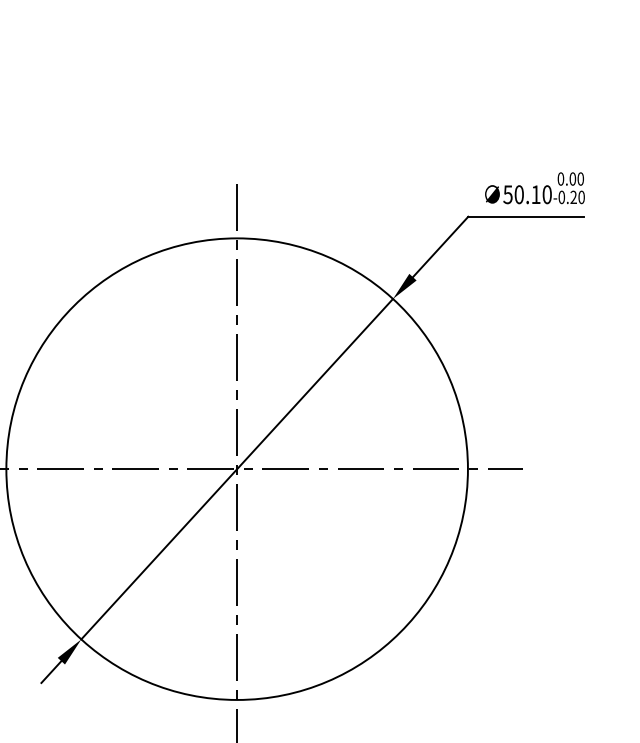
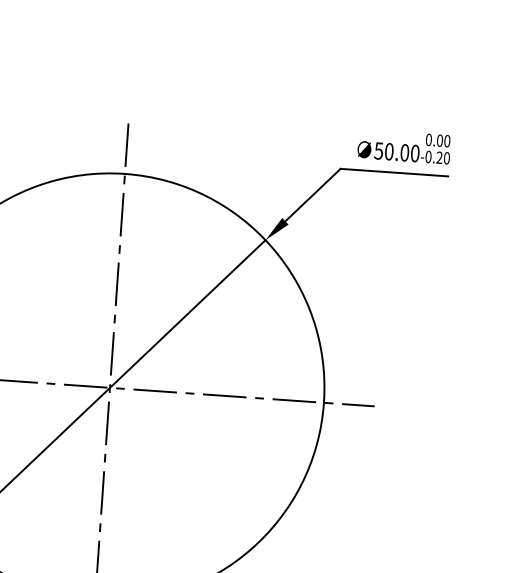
text: (535, 194) -> (404, 152), 50.10 -> 50.00

